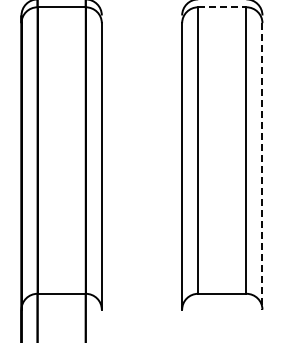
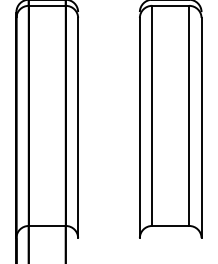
line: (222, 7) -> (170, 5), dashed -> solid
line: (262, 166) -> (201, 128), dashed -> solid

